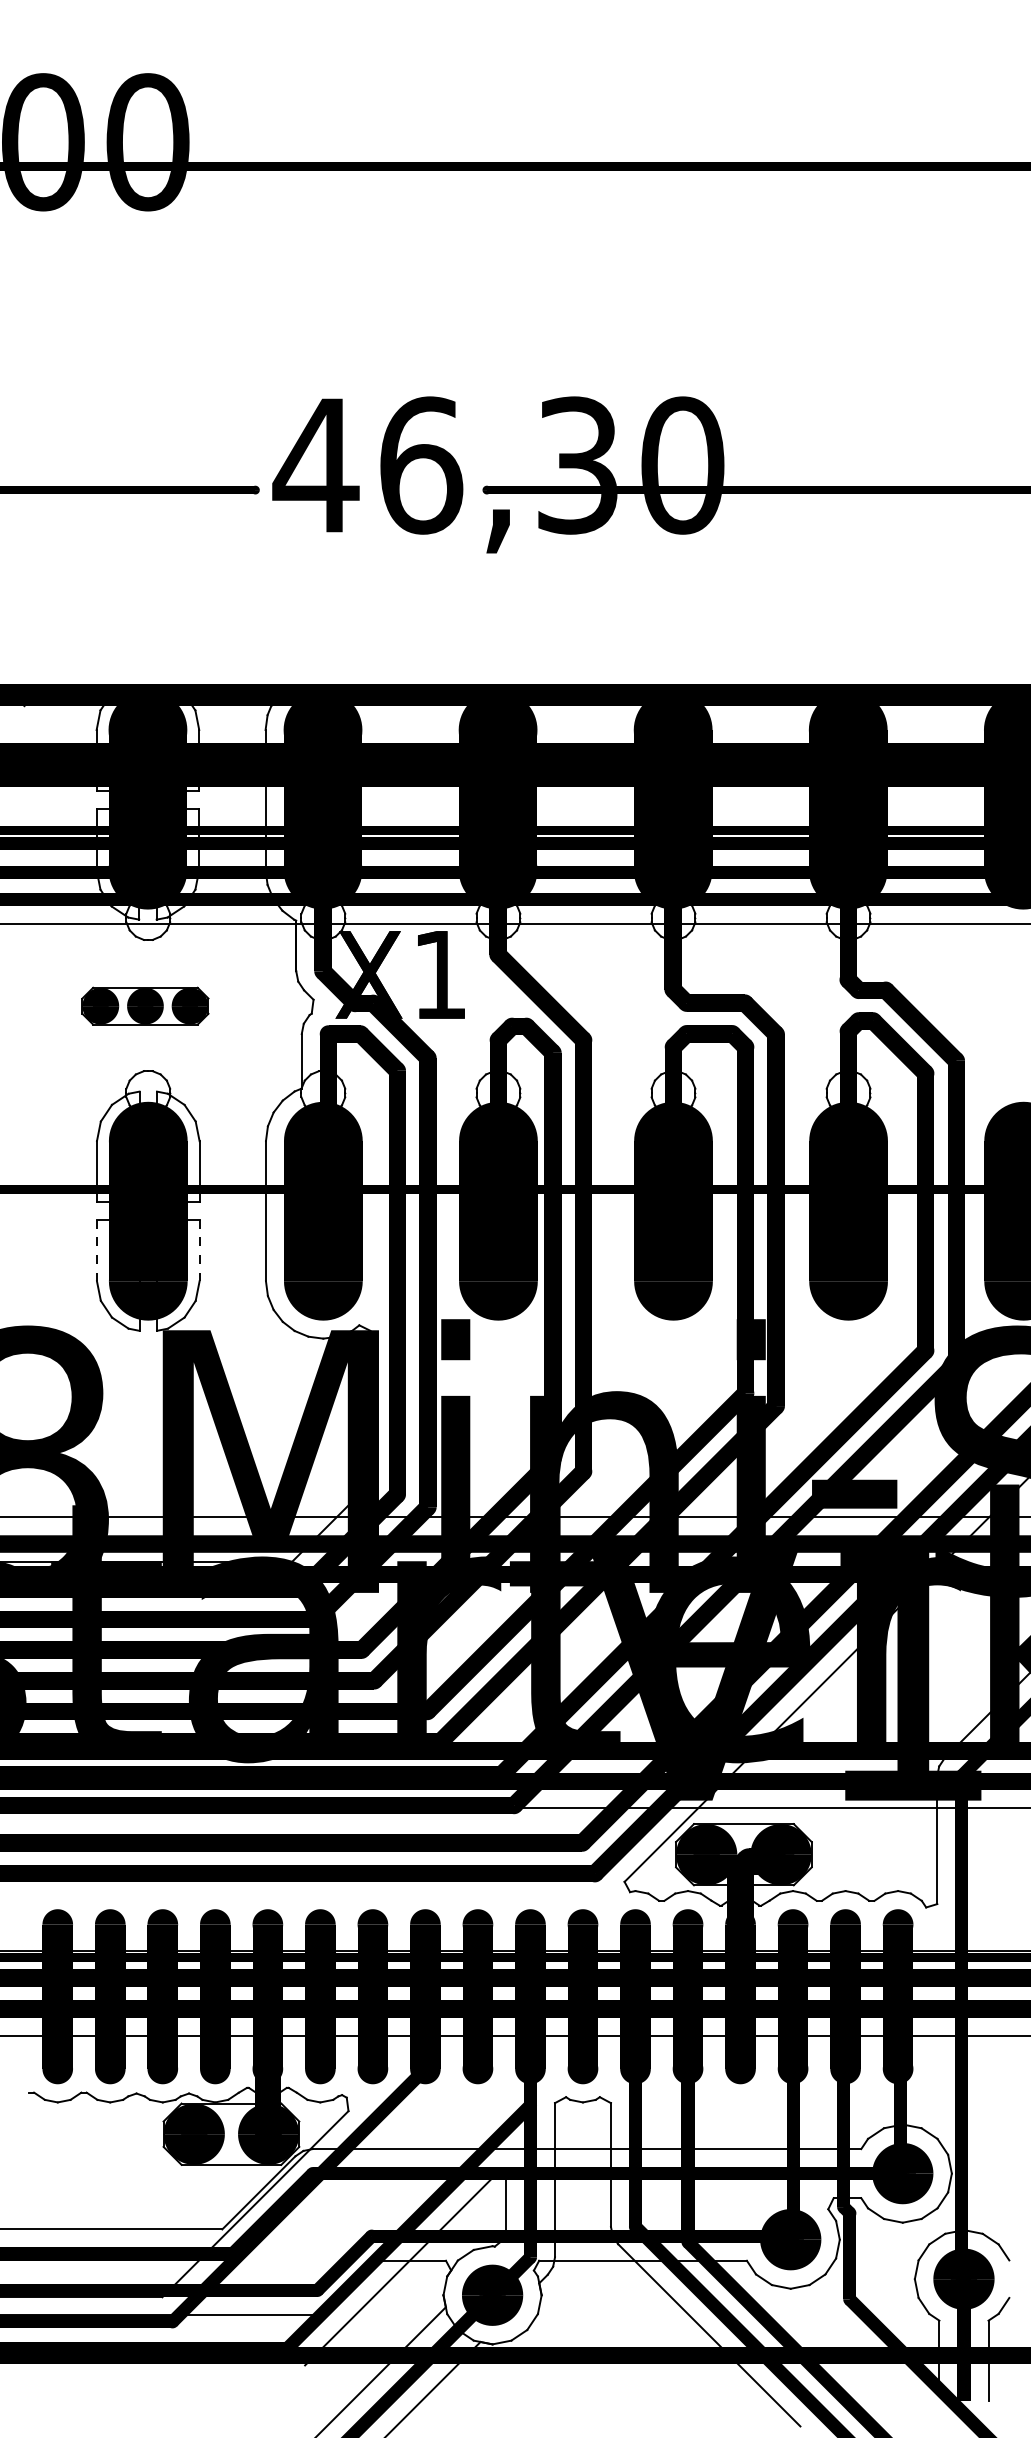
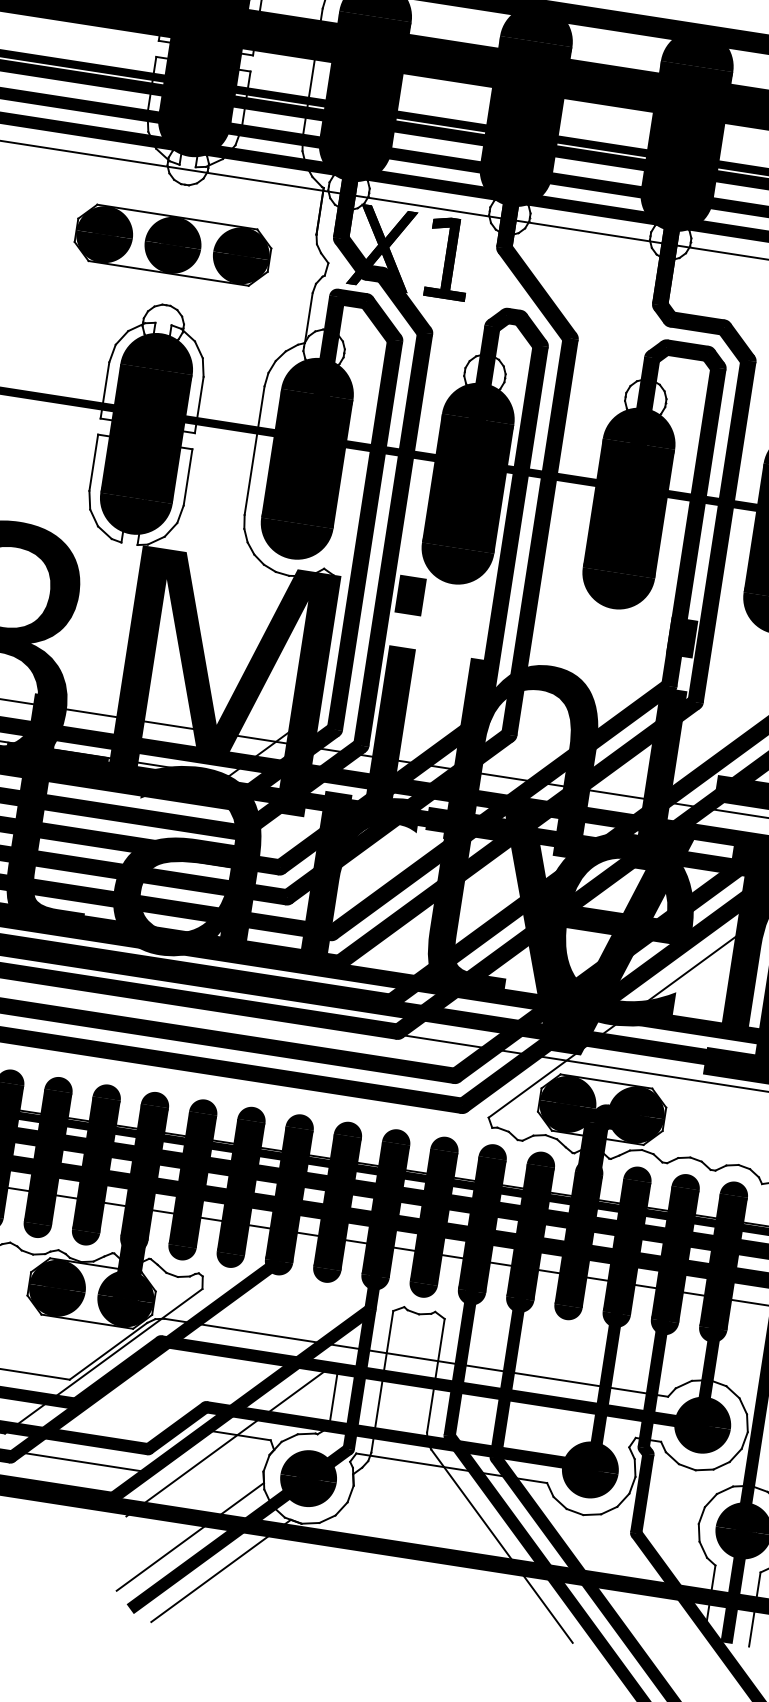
part: (145, 1005) -> (173, 244), size x1.67
line: (96, 1250) -> (93, 462), dashed -> solid
line: (199, 1250) -> (187, 477), dashed -> solid

